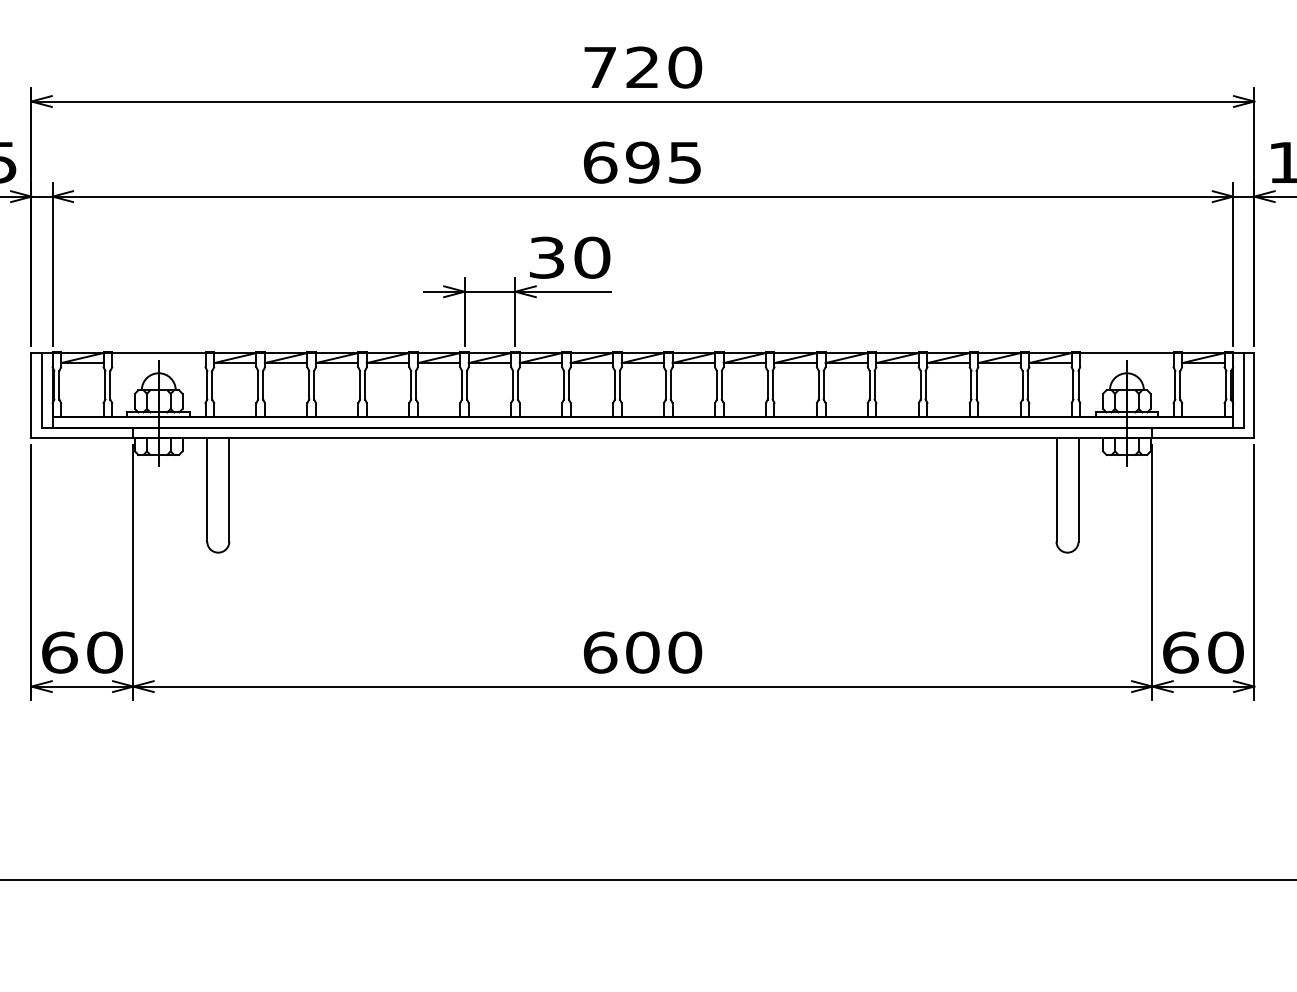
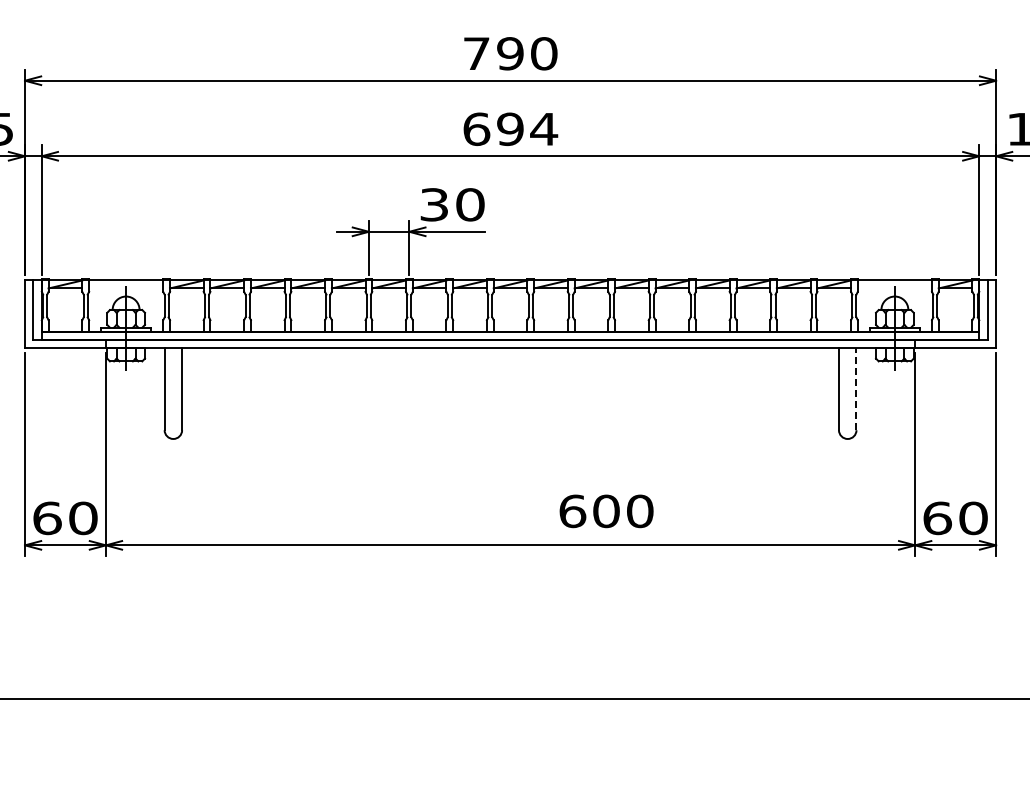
text: (642, 67) -> (510, 53), 720 -> 790
text: (685, 162) -> (544, 129), 695 -> 694
line: (1078, 489) -> (856, 388), solid -> dashed
text: (642, 652) -> (606, 511), moved

